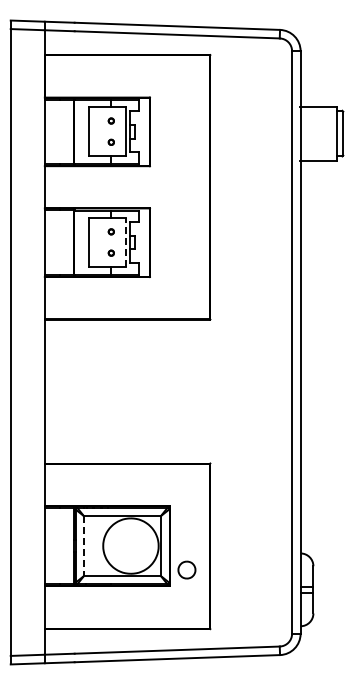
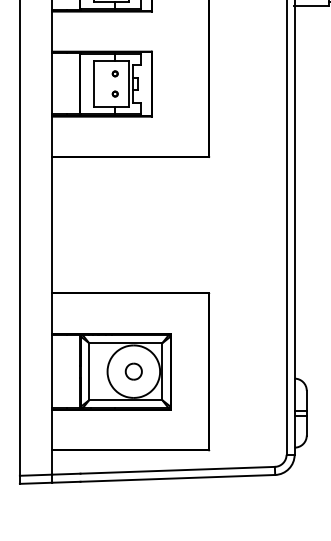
line: (125, 242) -> (128, 83), dashed -> solid
line: (84, 546) -> (89, 372), dashed -> solid
part: (186, 569) -> (133, 371), moved

